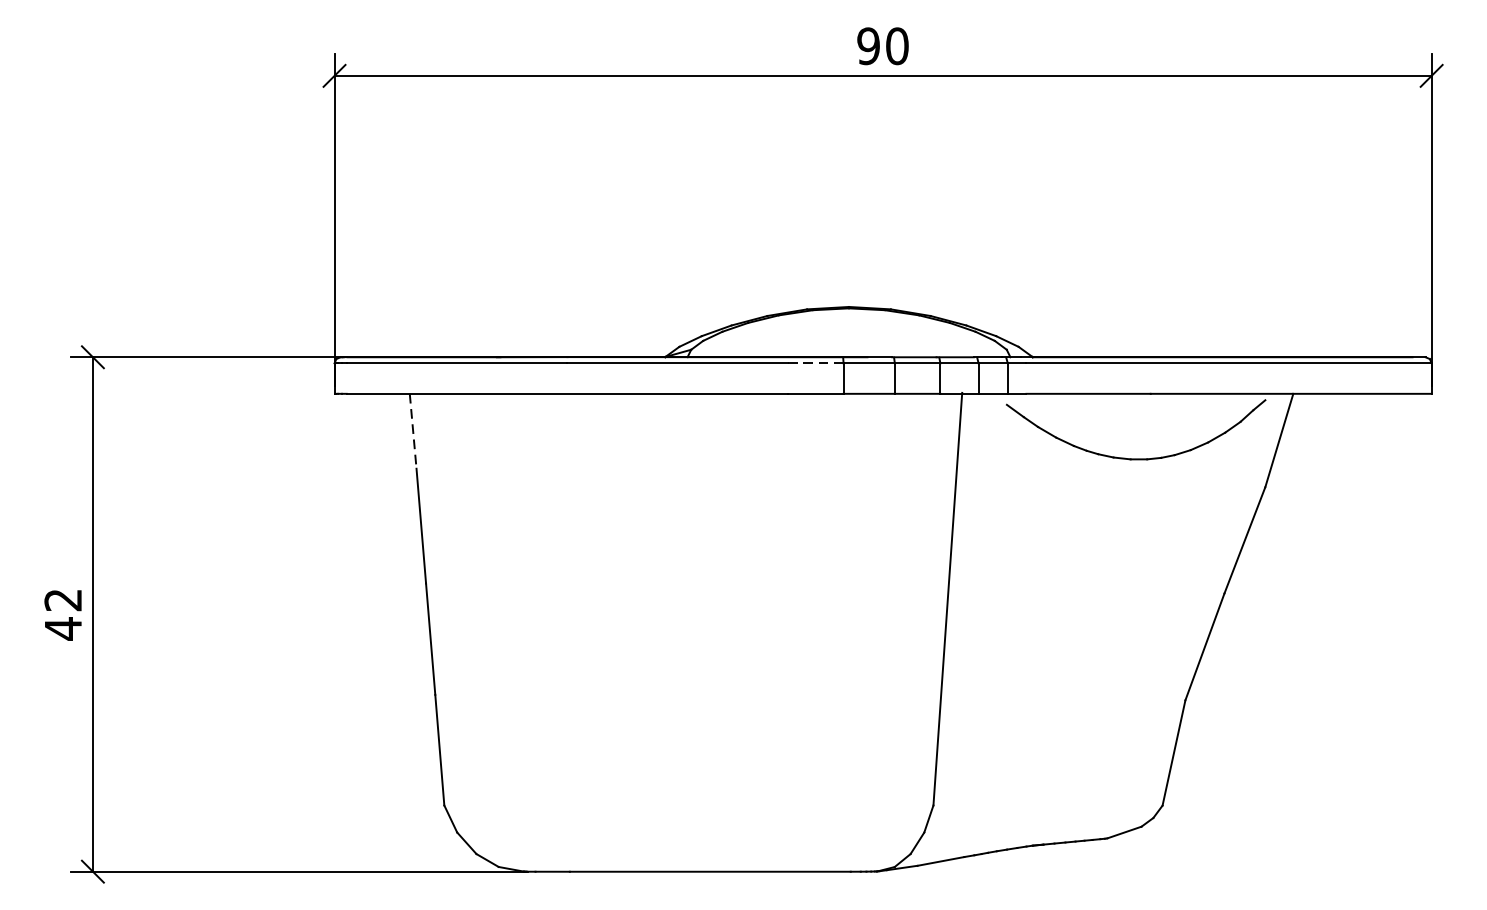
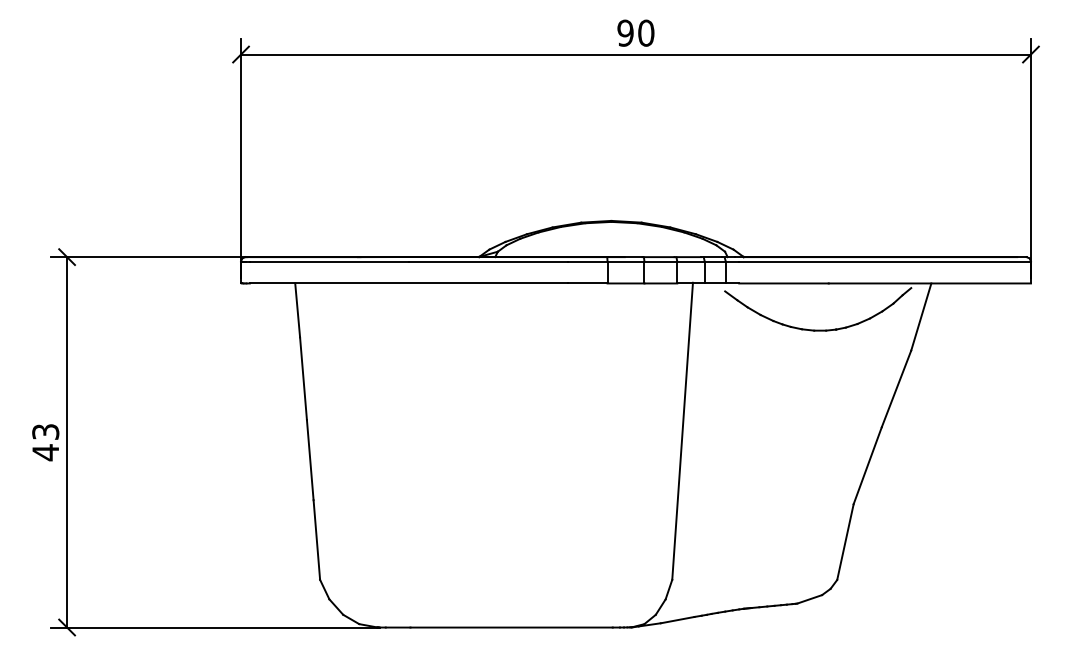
line: (815, 363) -> (587, 261), dashed -> solid
line: (412, 431) -> (297, 310), dashed -> solid
text: (62, 599) -> (45, 431), 42 -> 43

